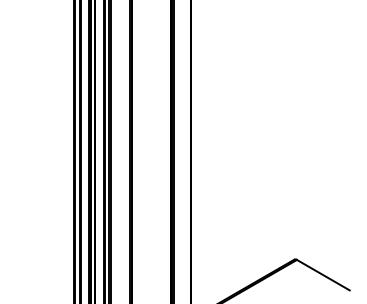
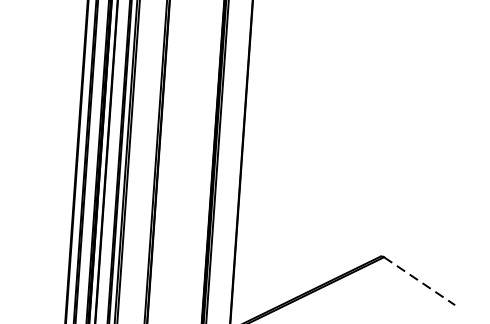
line: (323, 275) -> (419, 281), solid -> dashed

